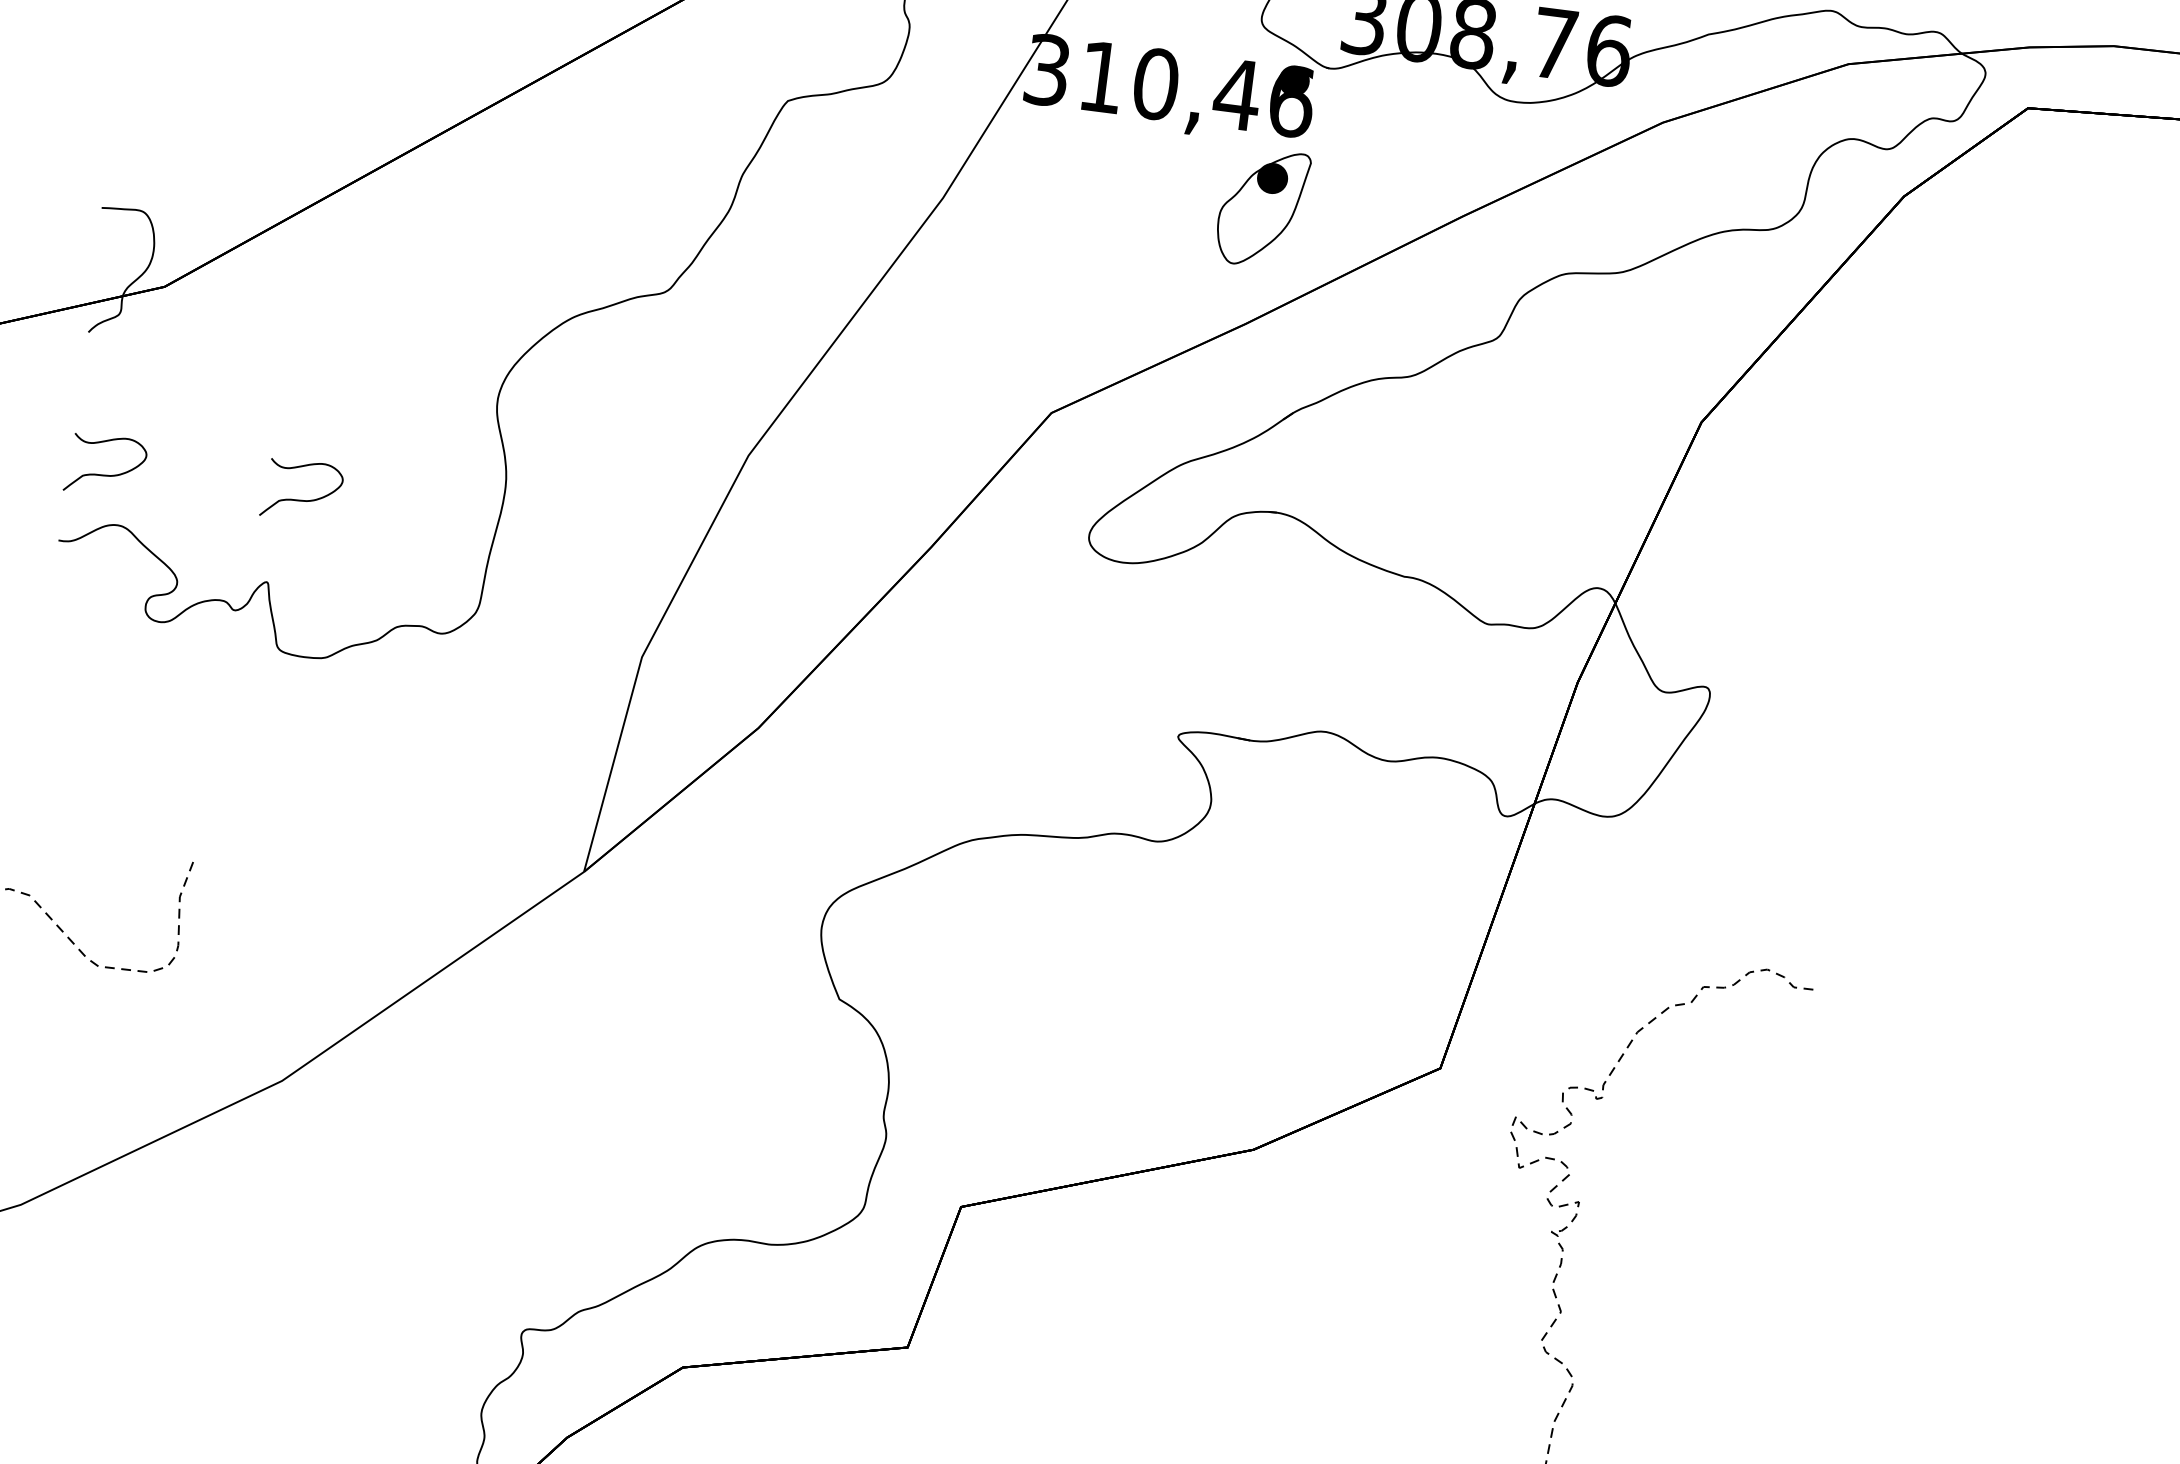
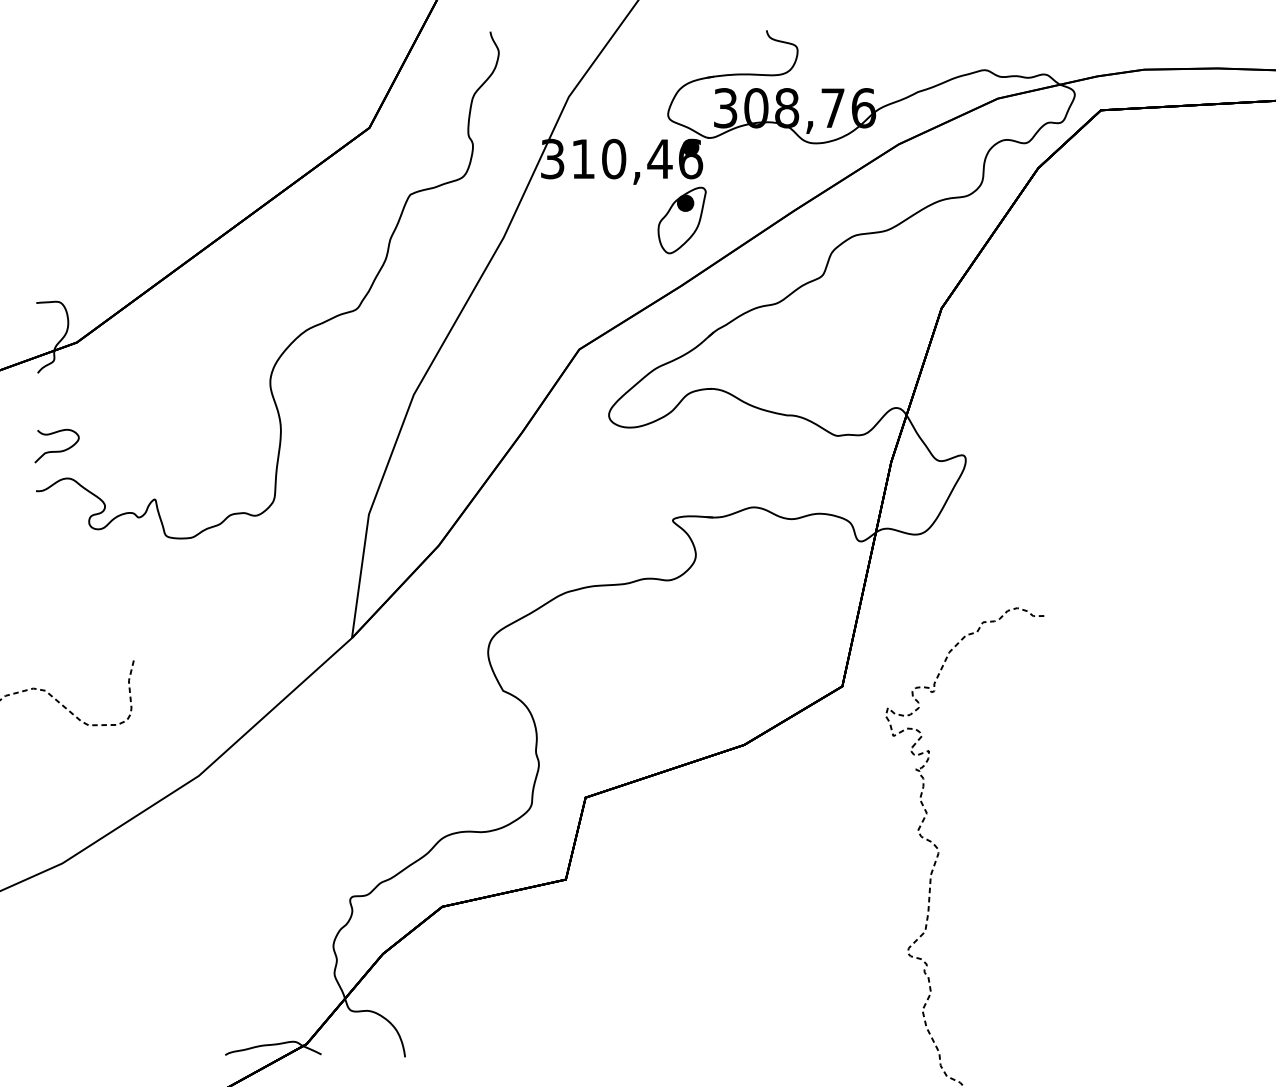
curve: (300, 498) -> (167, 450), removed

